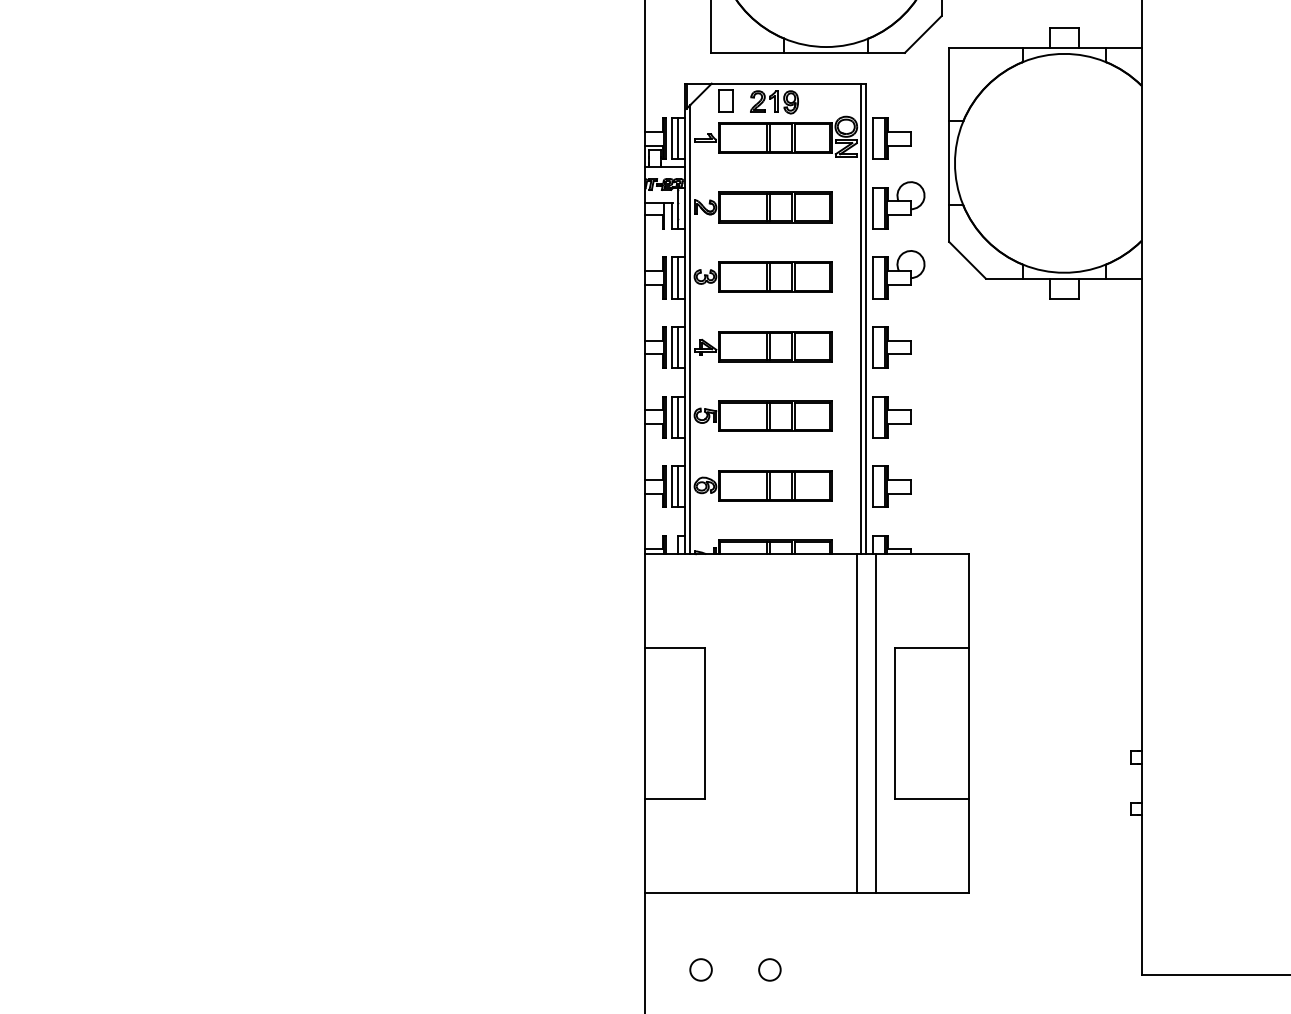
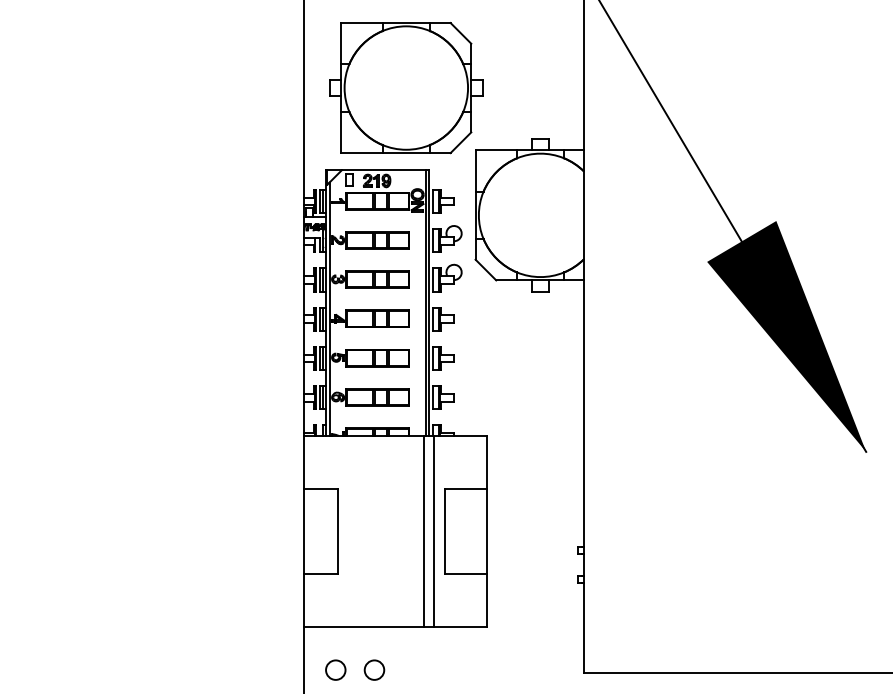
circle: (700, 970) -> (335, 670), size x1.6
circle: (769, 970) -> (374, 670), size x1.6

